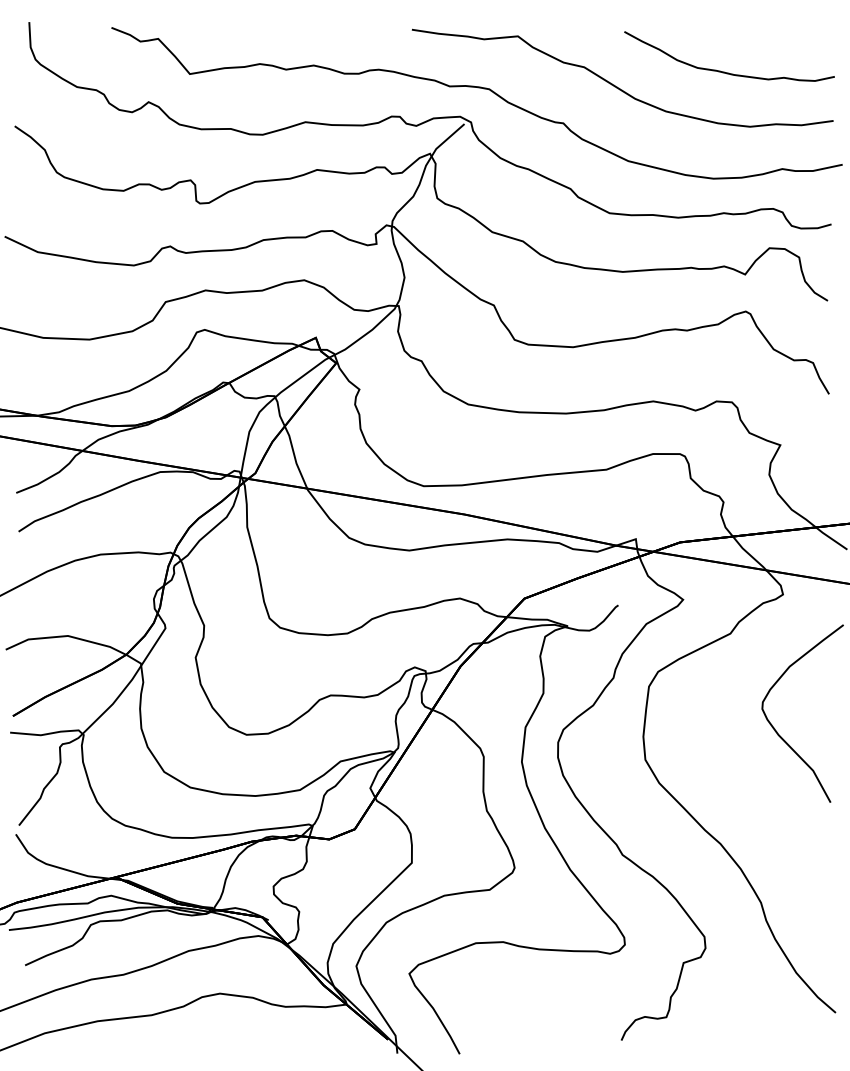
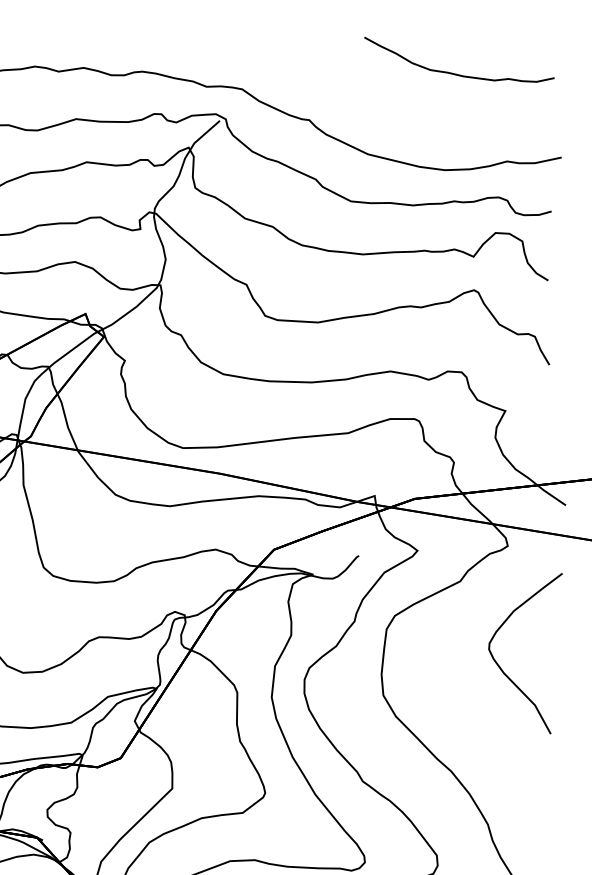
curve: (617, 86) -> (358, 86), removed

